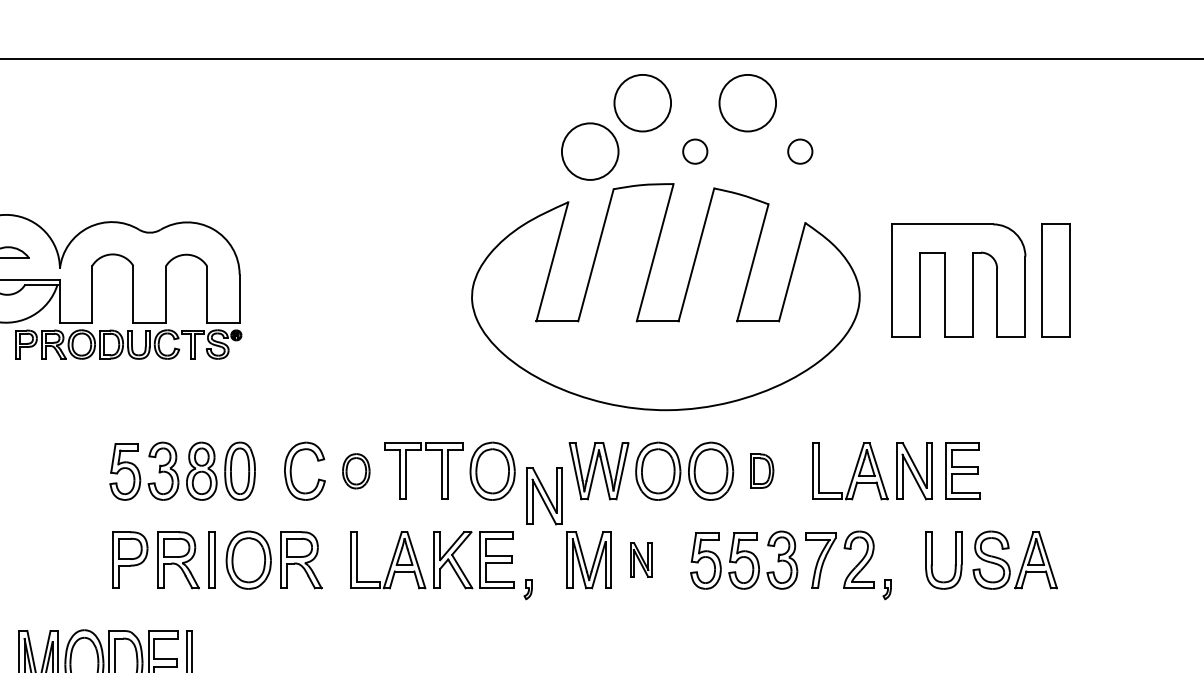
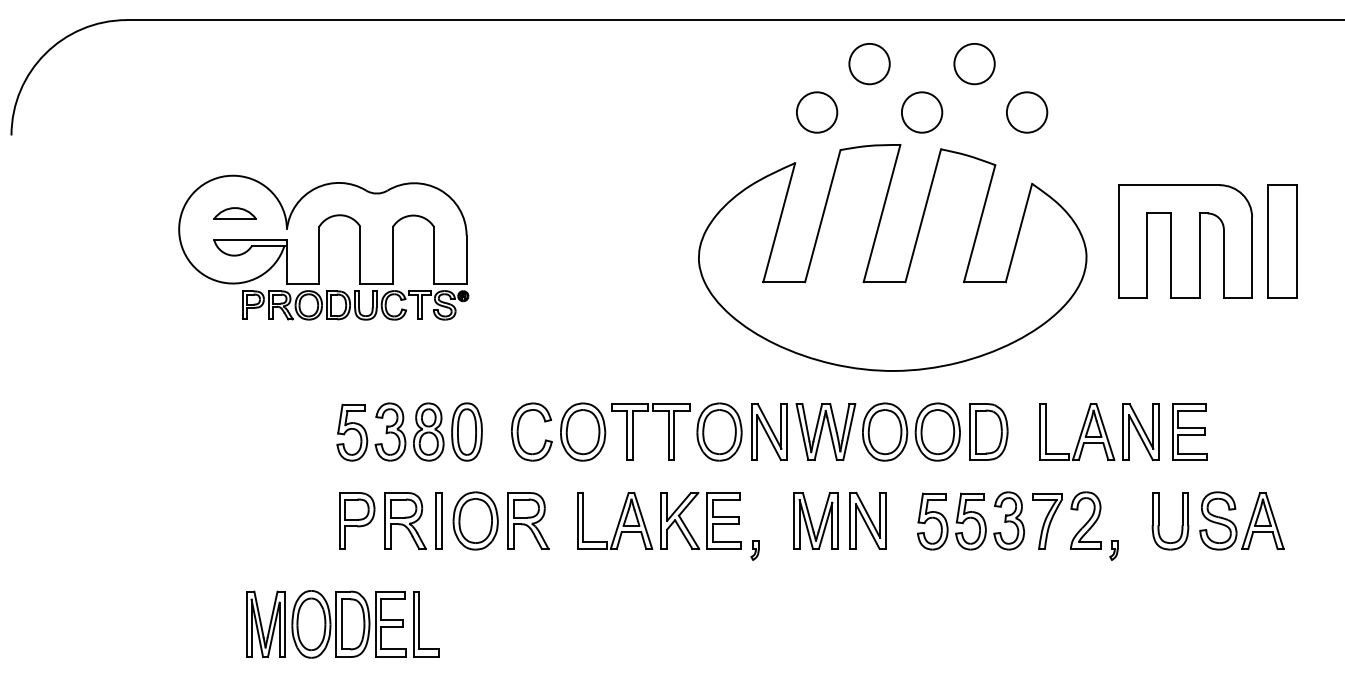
circle: (642, 102) -> (869, 63), size x0.71
circle: (747, 102) -> (974, 63), size x0.71
circle: (589, 151) -> (816, 112), size x0.71
circle: (694, 151) -> (921, 112), size x1.67
circle: (799, 151) -> (1026, 112), size x1.67
part: (356, 470) -> (583, 431), size x1.67
part: (761, 470) -> (988, 431), size x1.67
part: (544, 496) -> (769, 432), moved
part: (640, 559) -> (867, 520), size x1.67

